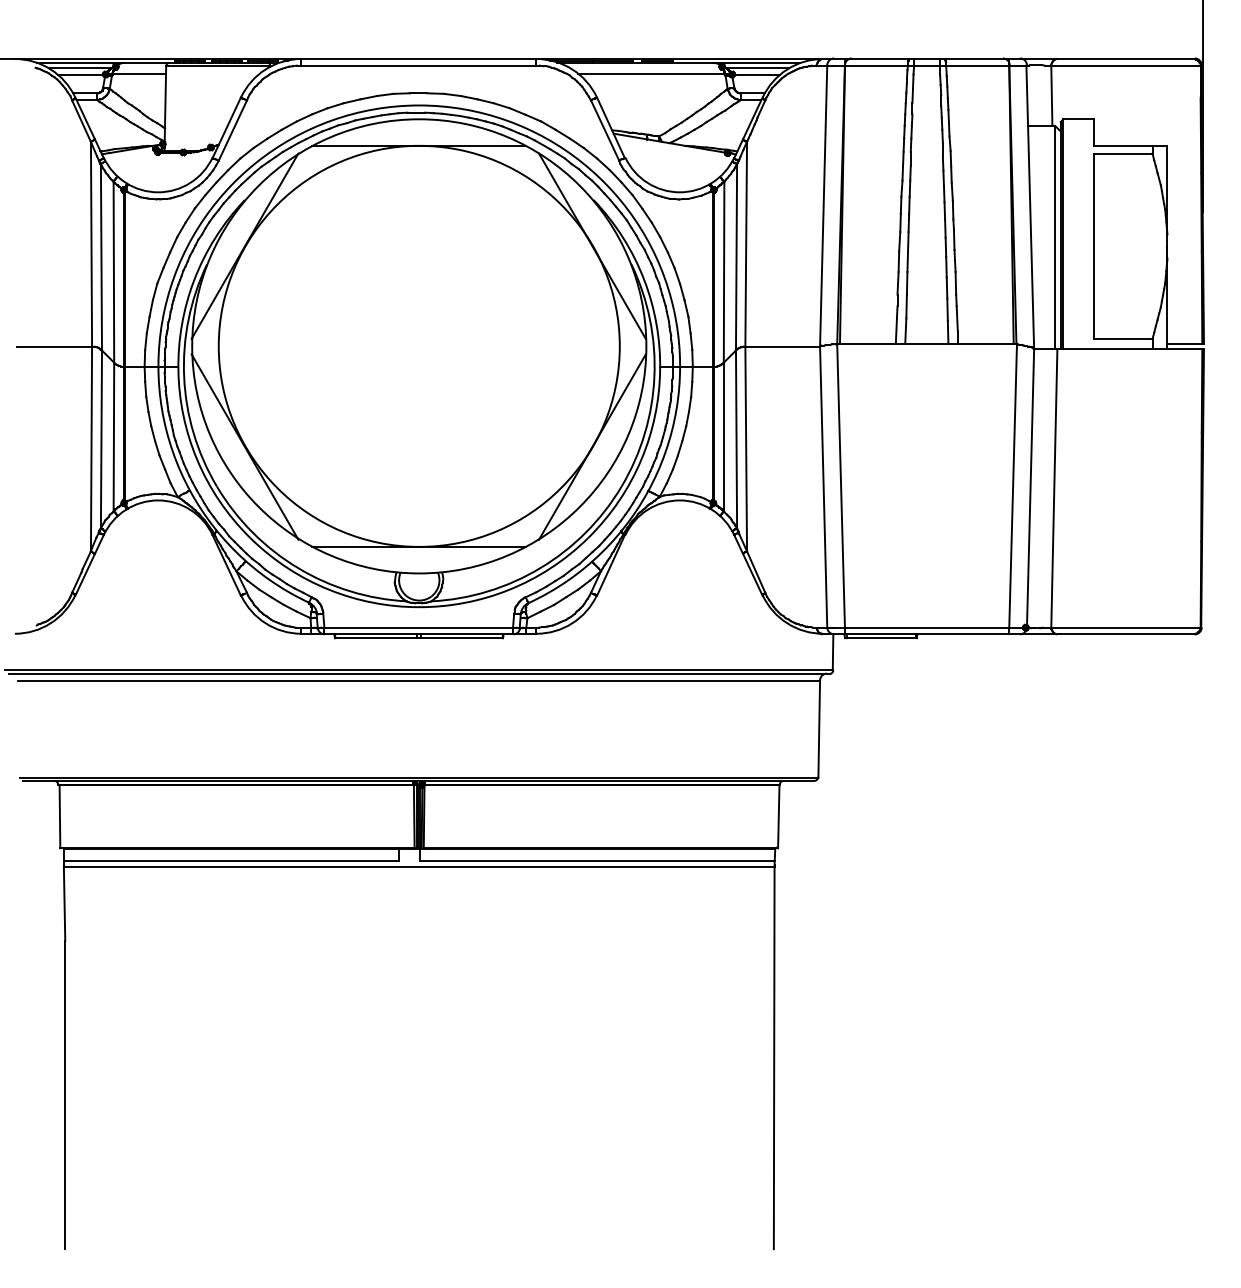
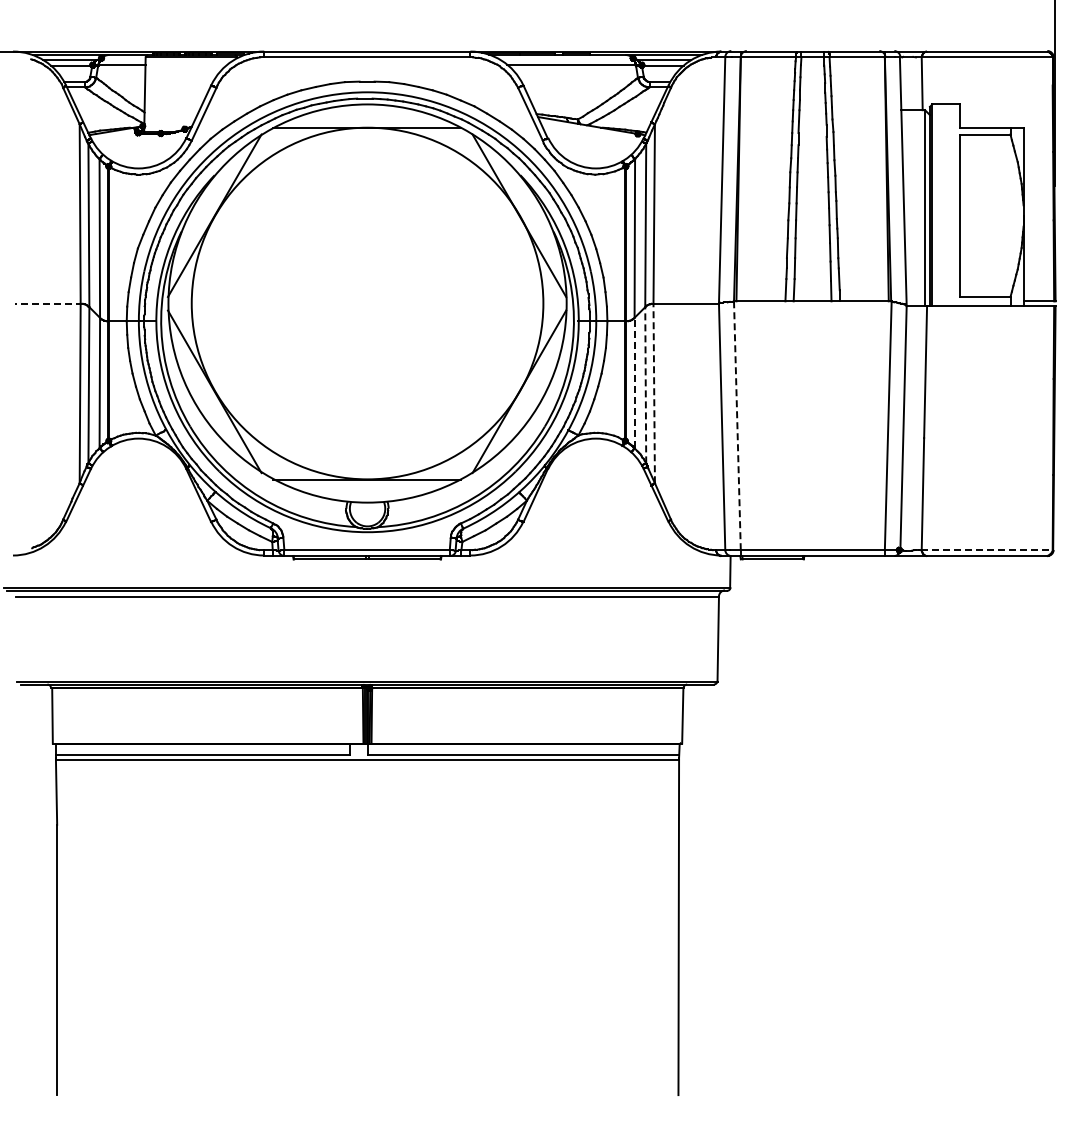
line: (56, 346) -> (49, 303), solid -> dashed
line: (723, 436) -> (634, 382), solid -> dashed
line: (736, 438) -> (645, 384), solid -> dashed
line: (746, 448) -> (654, 393), solid -> dashed
line: (841, 485) -> (737, 425), solid -> dashed
line: (1125, 628) -> (986, 550), solid -> dashed

